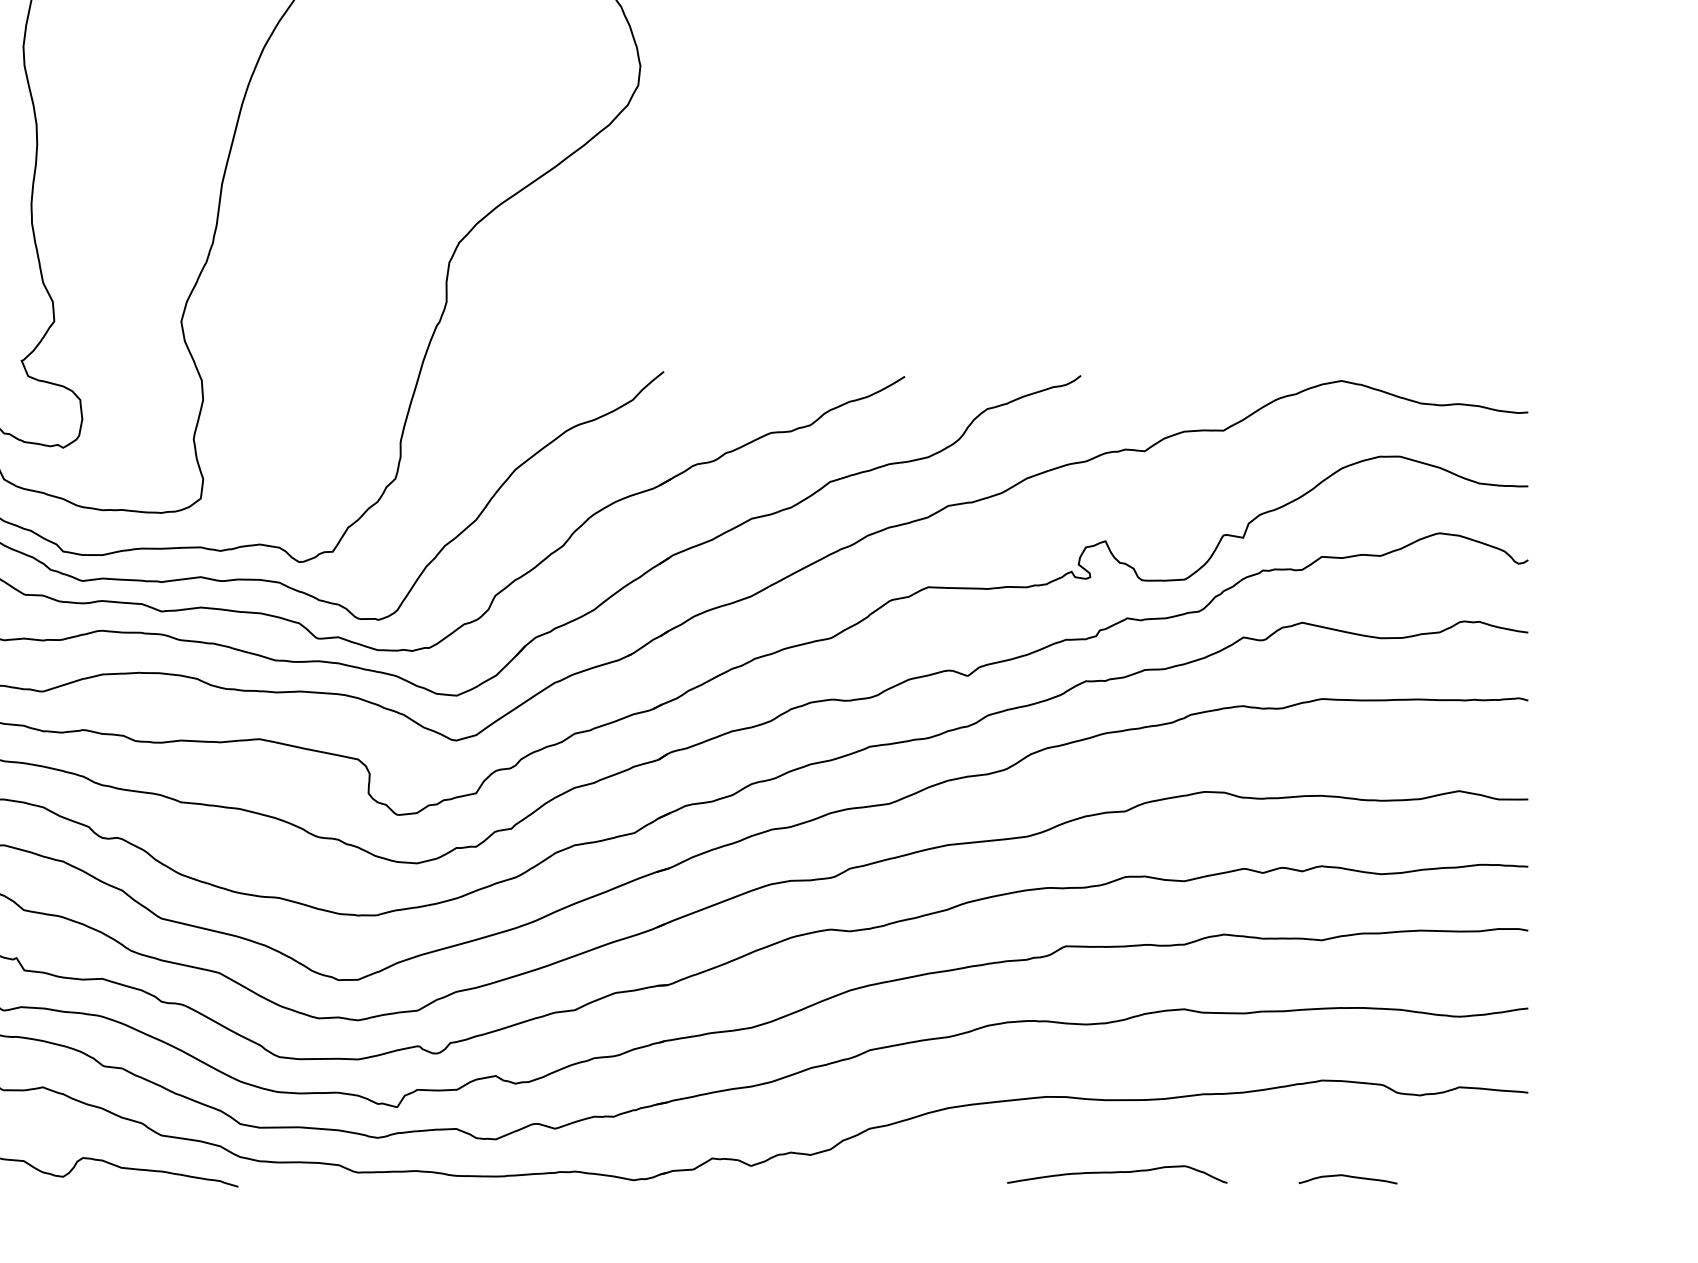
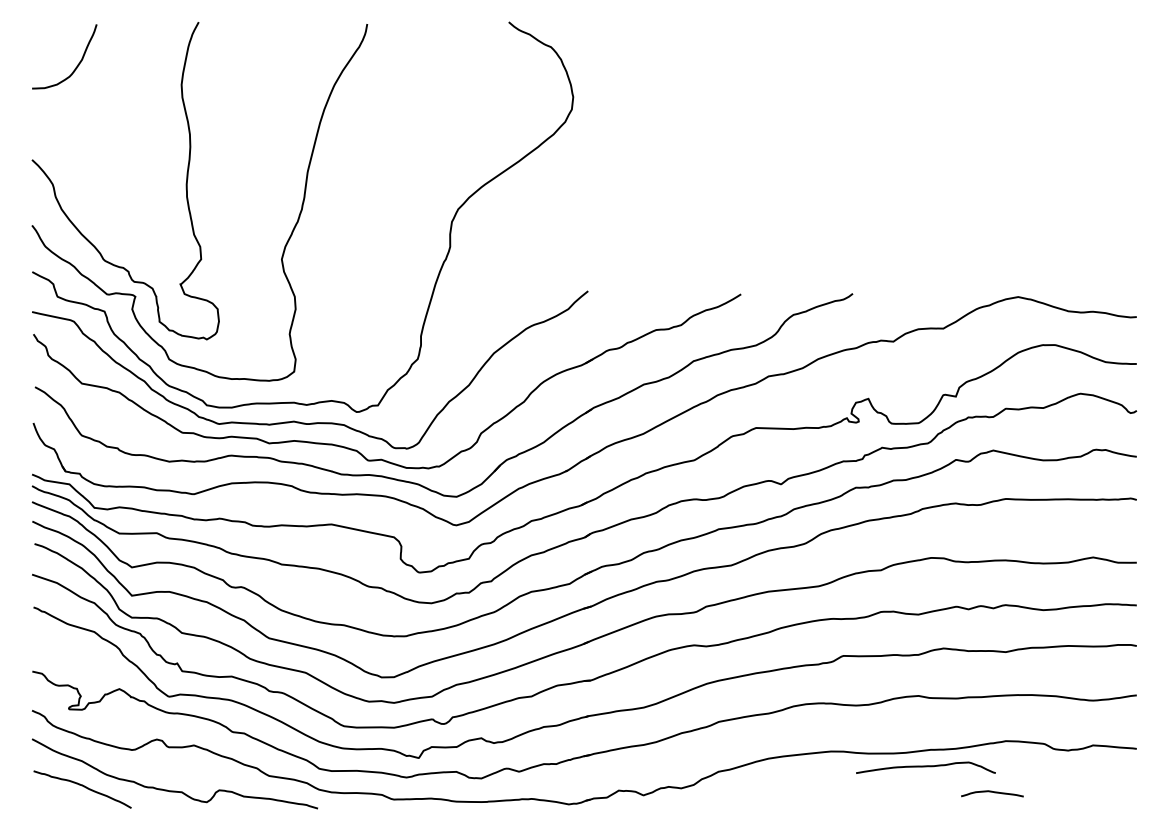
curve: (1116, 1174) -> (925, 767), moved
curve: (1348, 1177) -> (992, 792), moved

